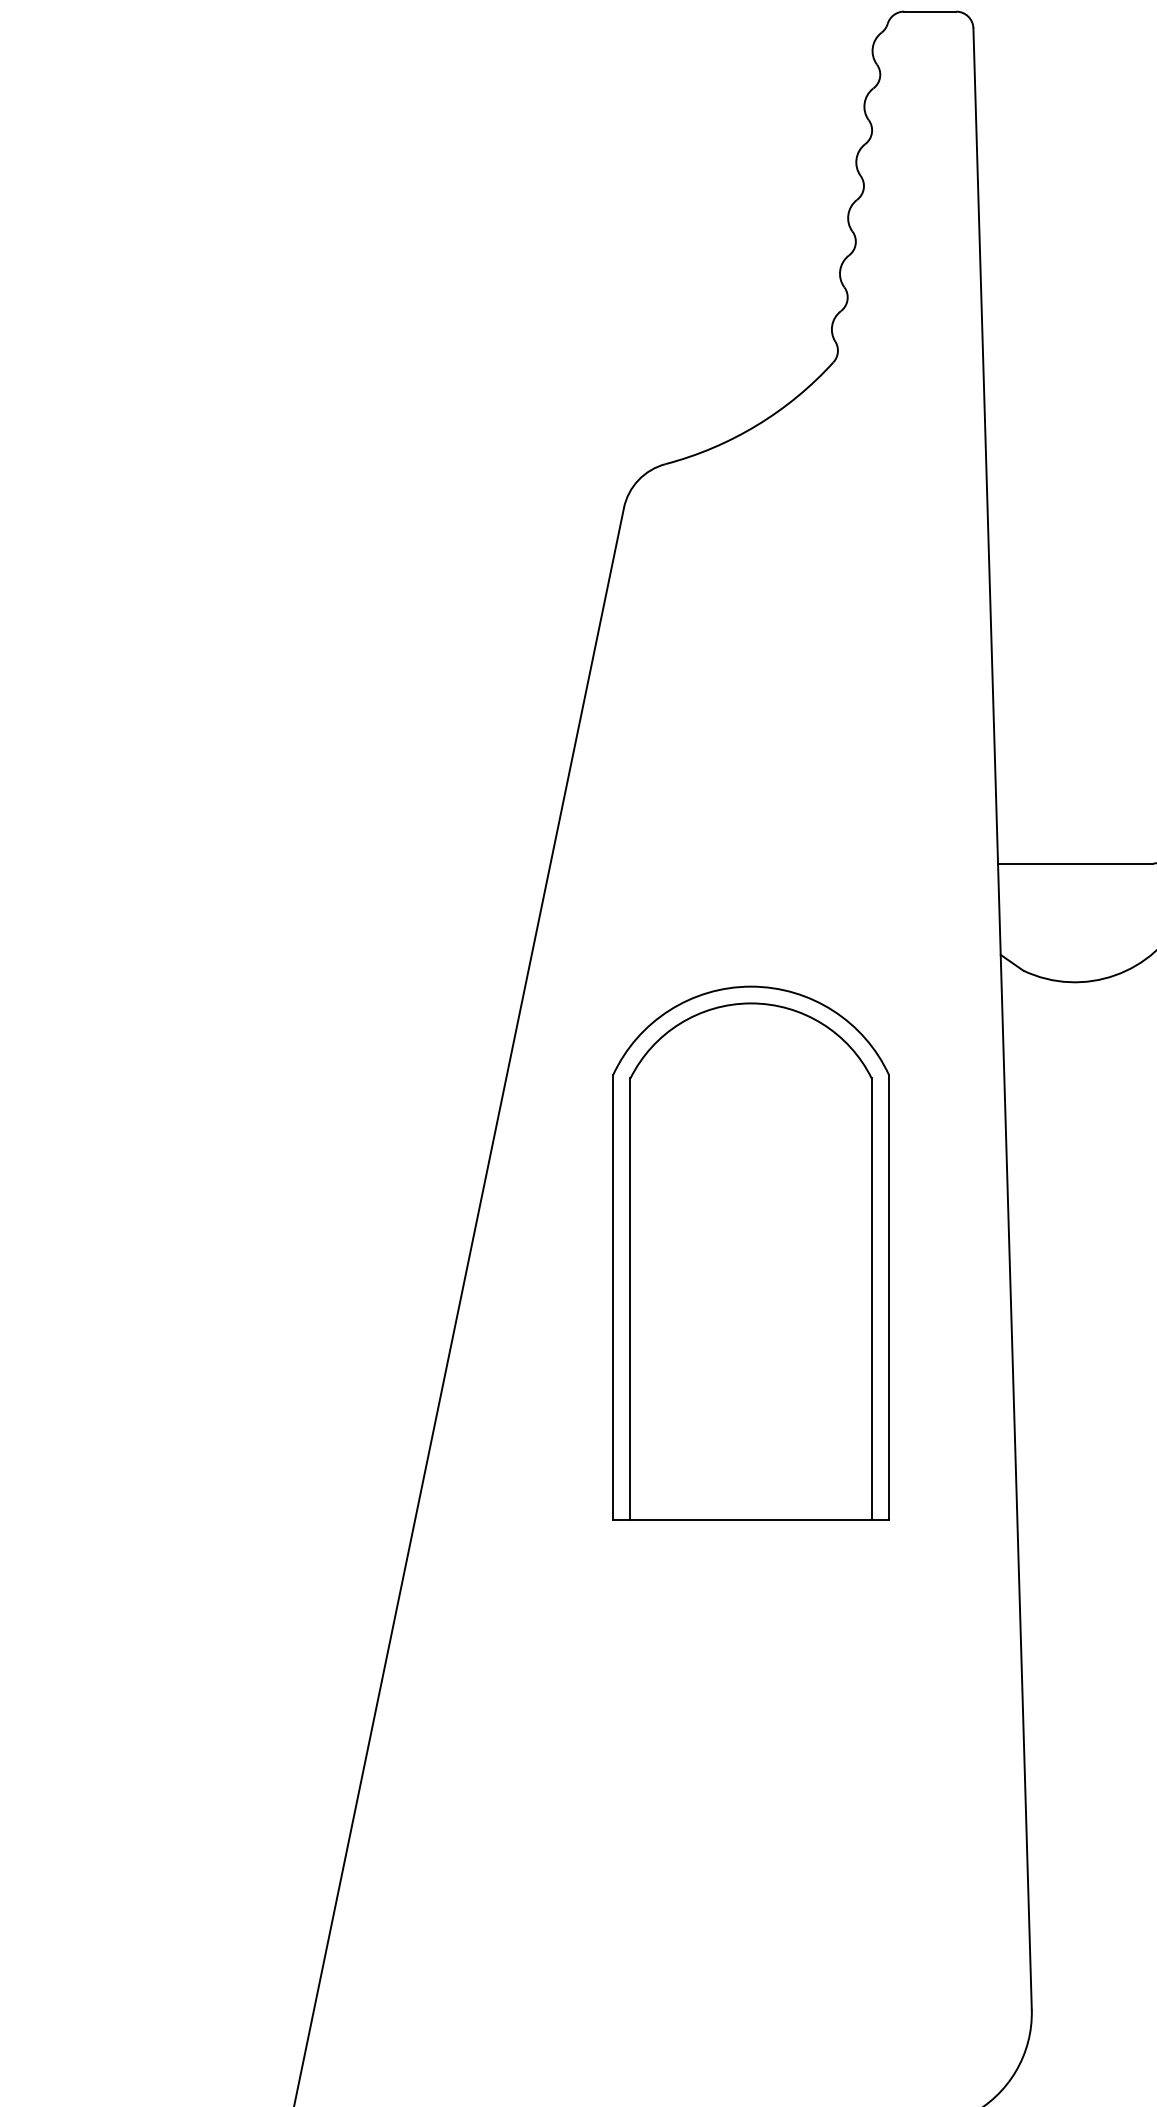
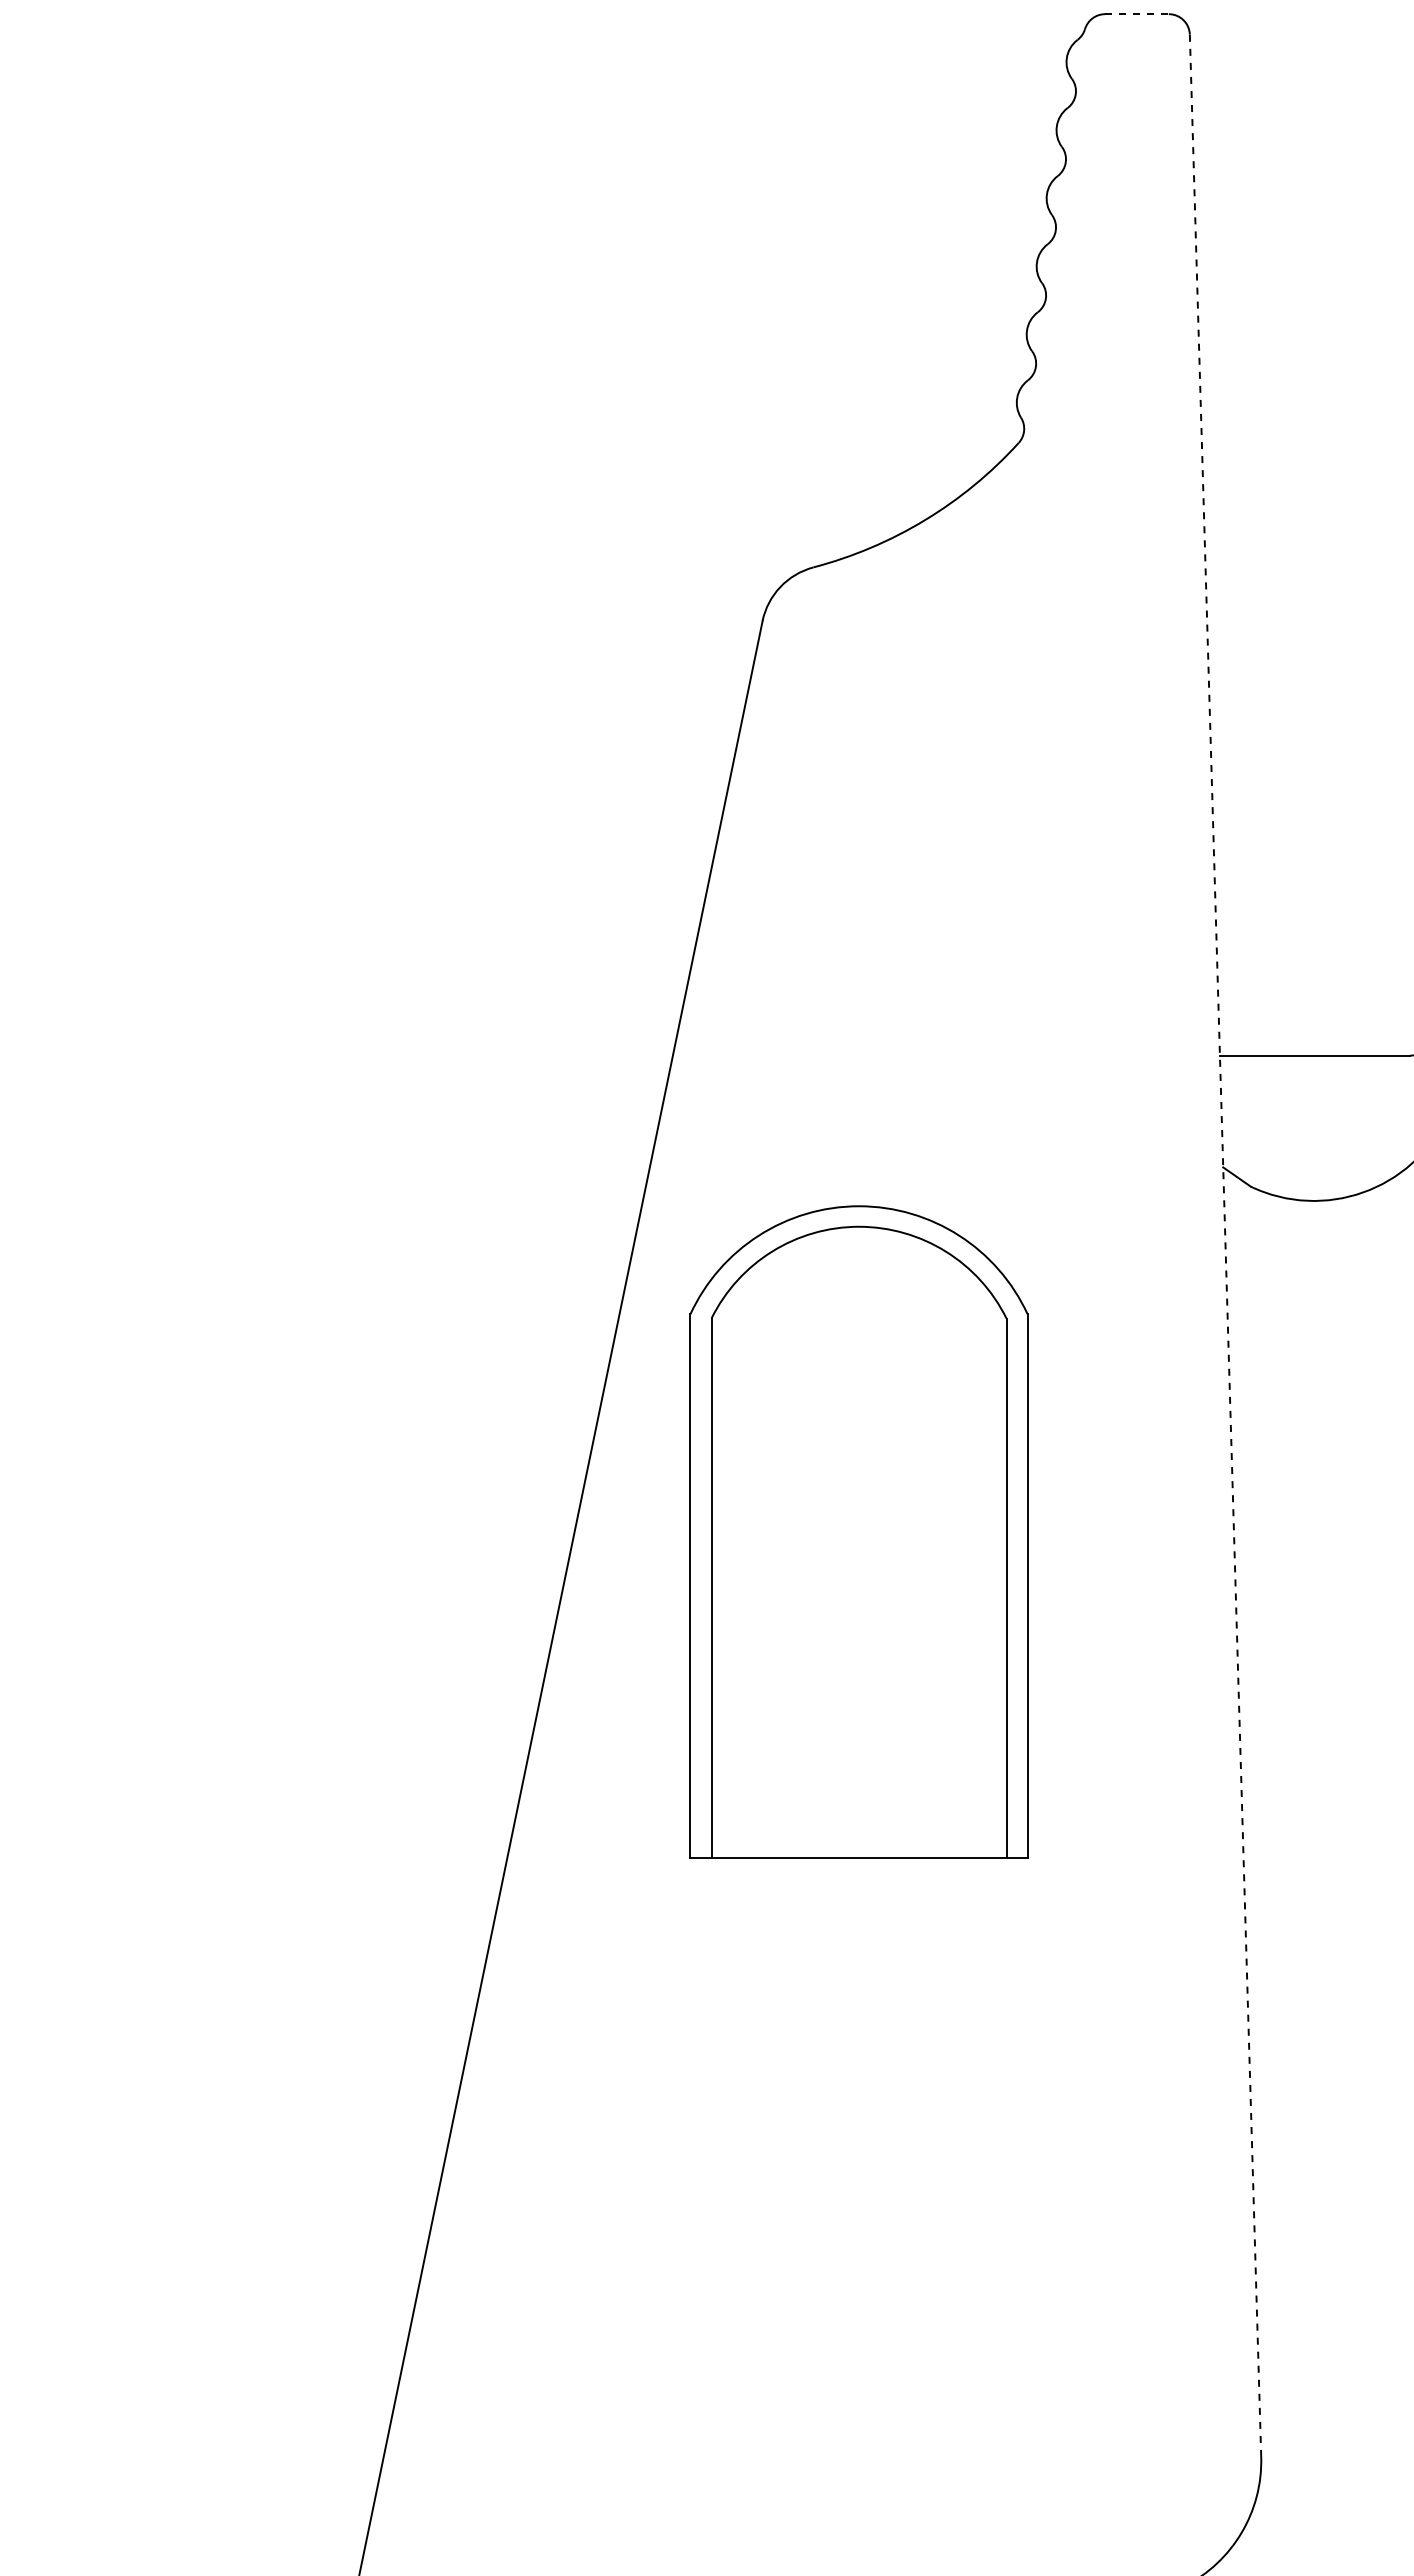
line: (930, 11) -> (1137, 14), solid -> dashed
line: (1002, 1018) -> (1225, 1245), solid -> dashed
part: (750, 1252) -> (858, 1531), moved

